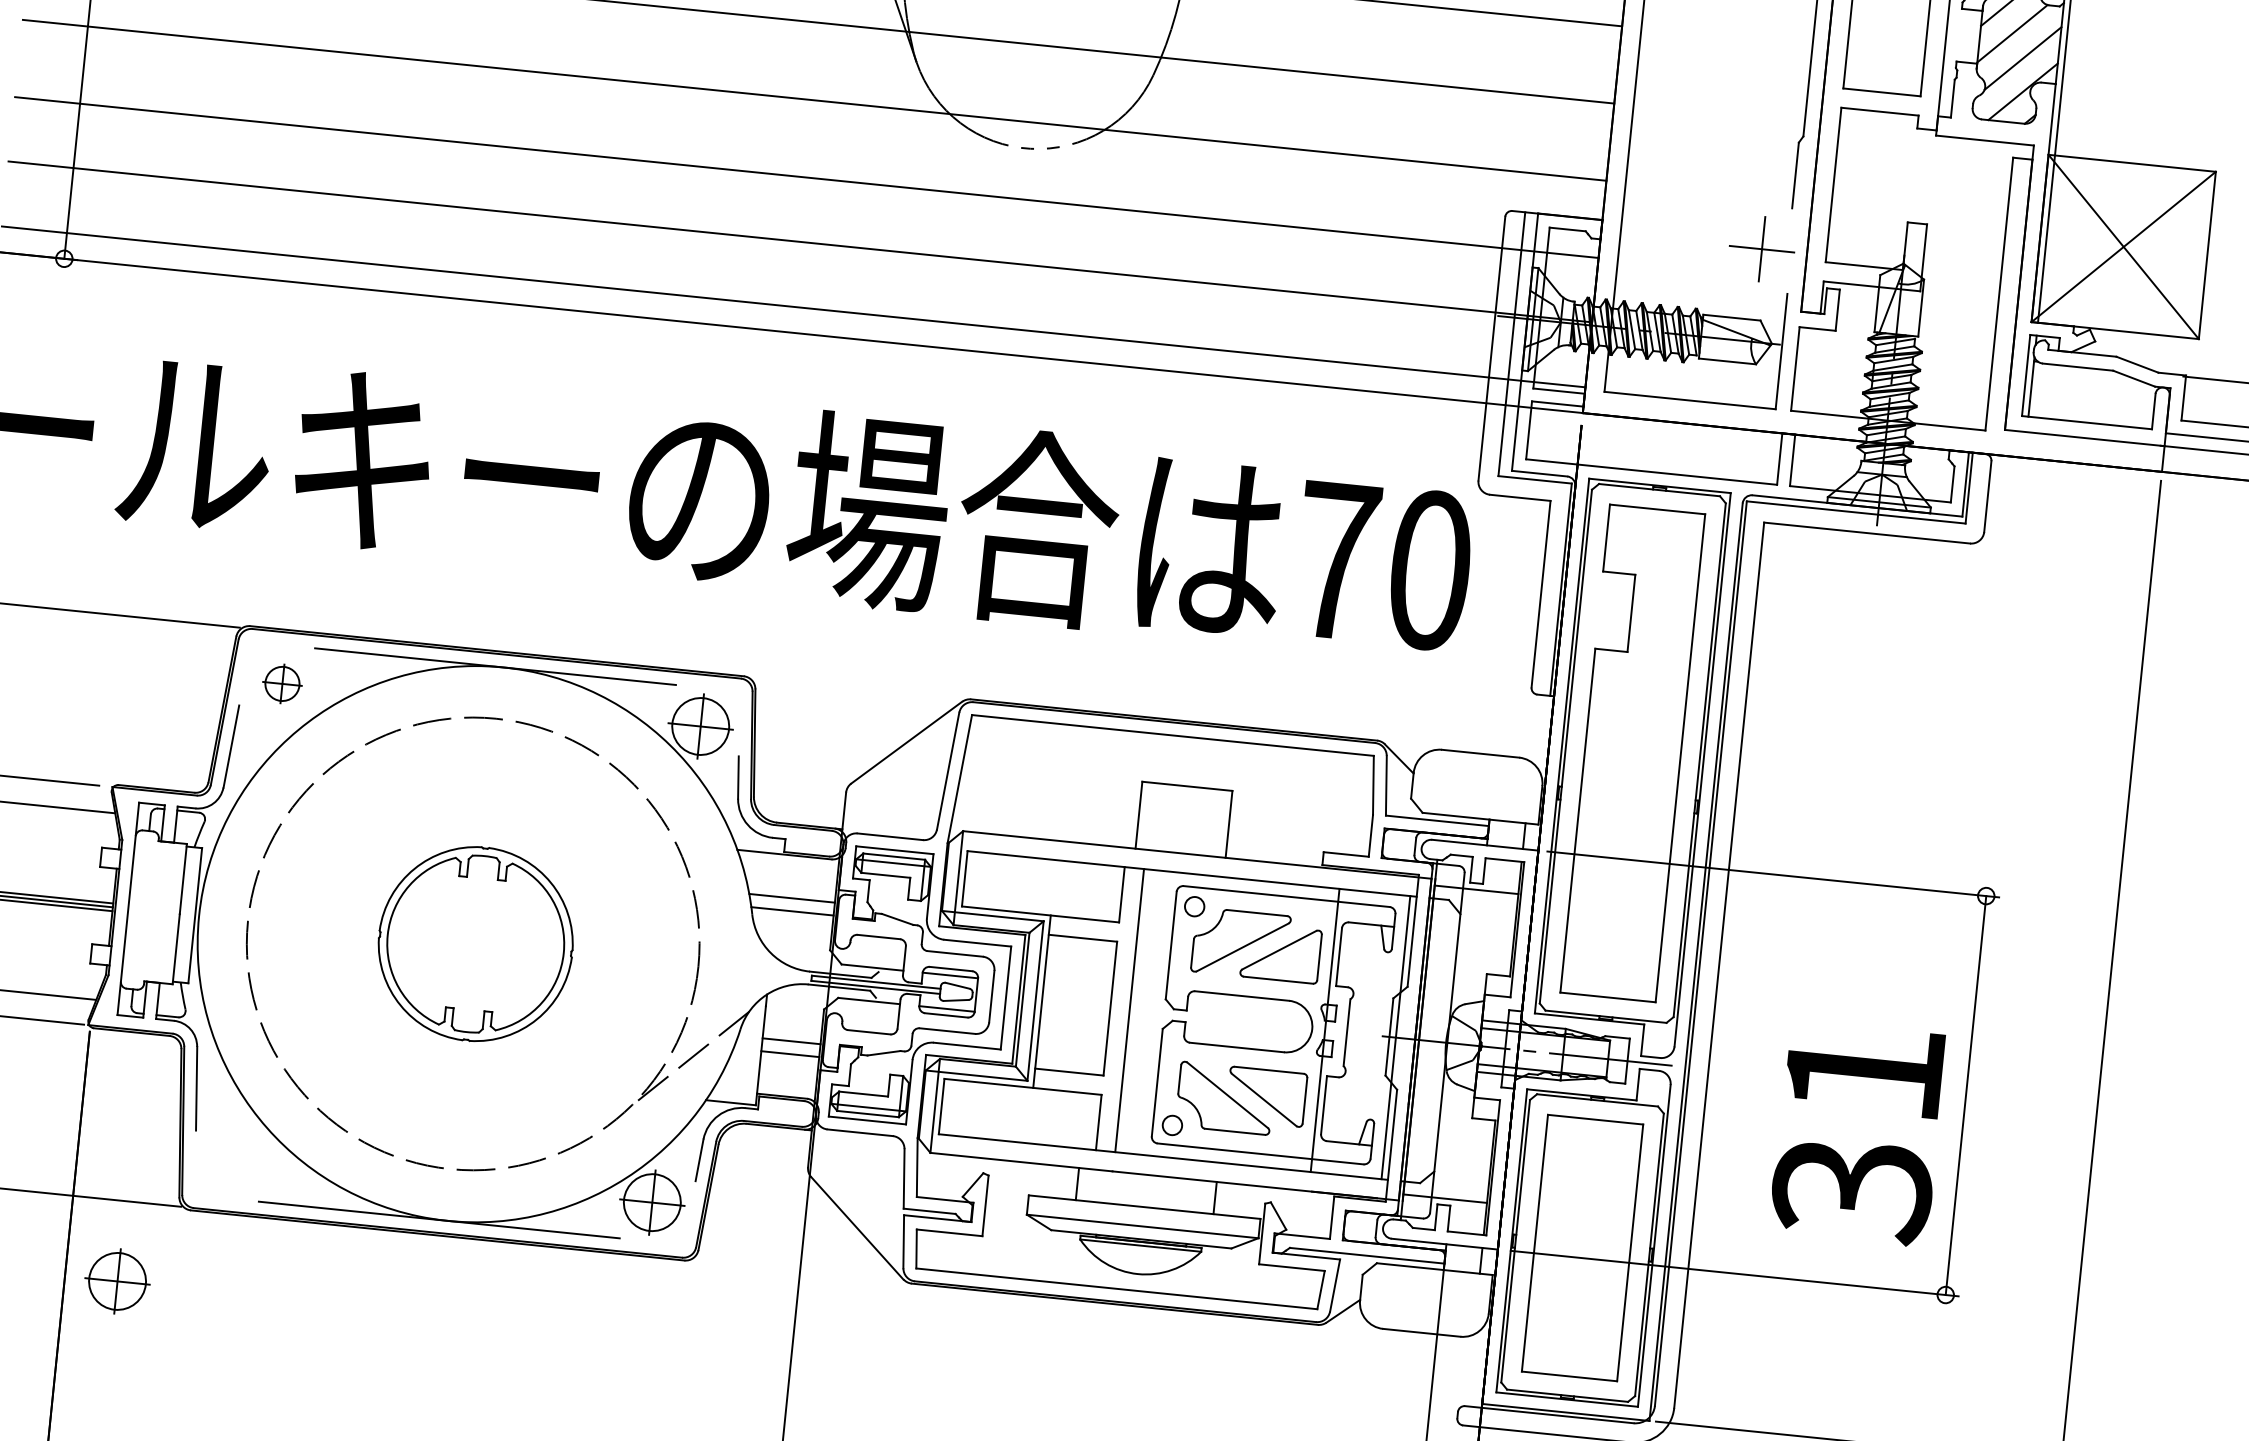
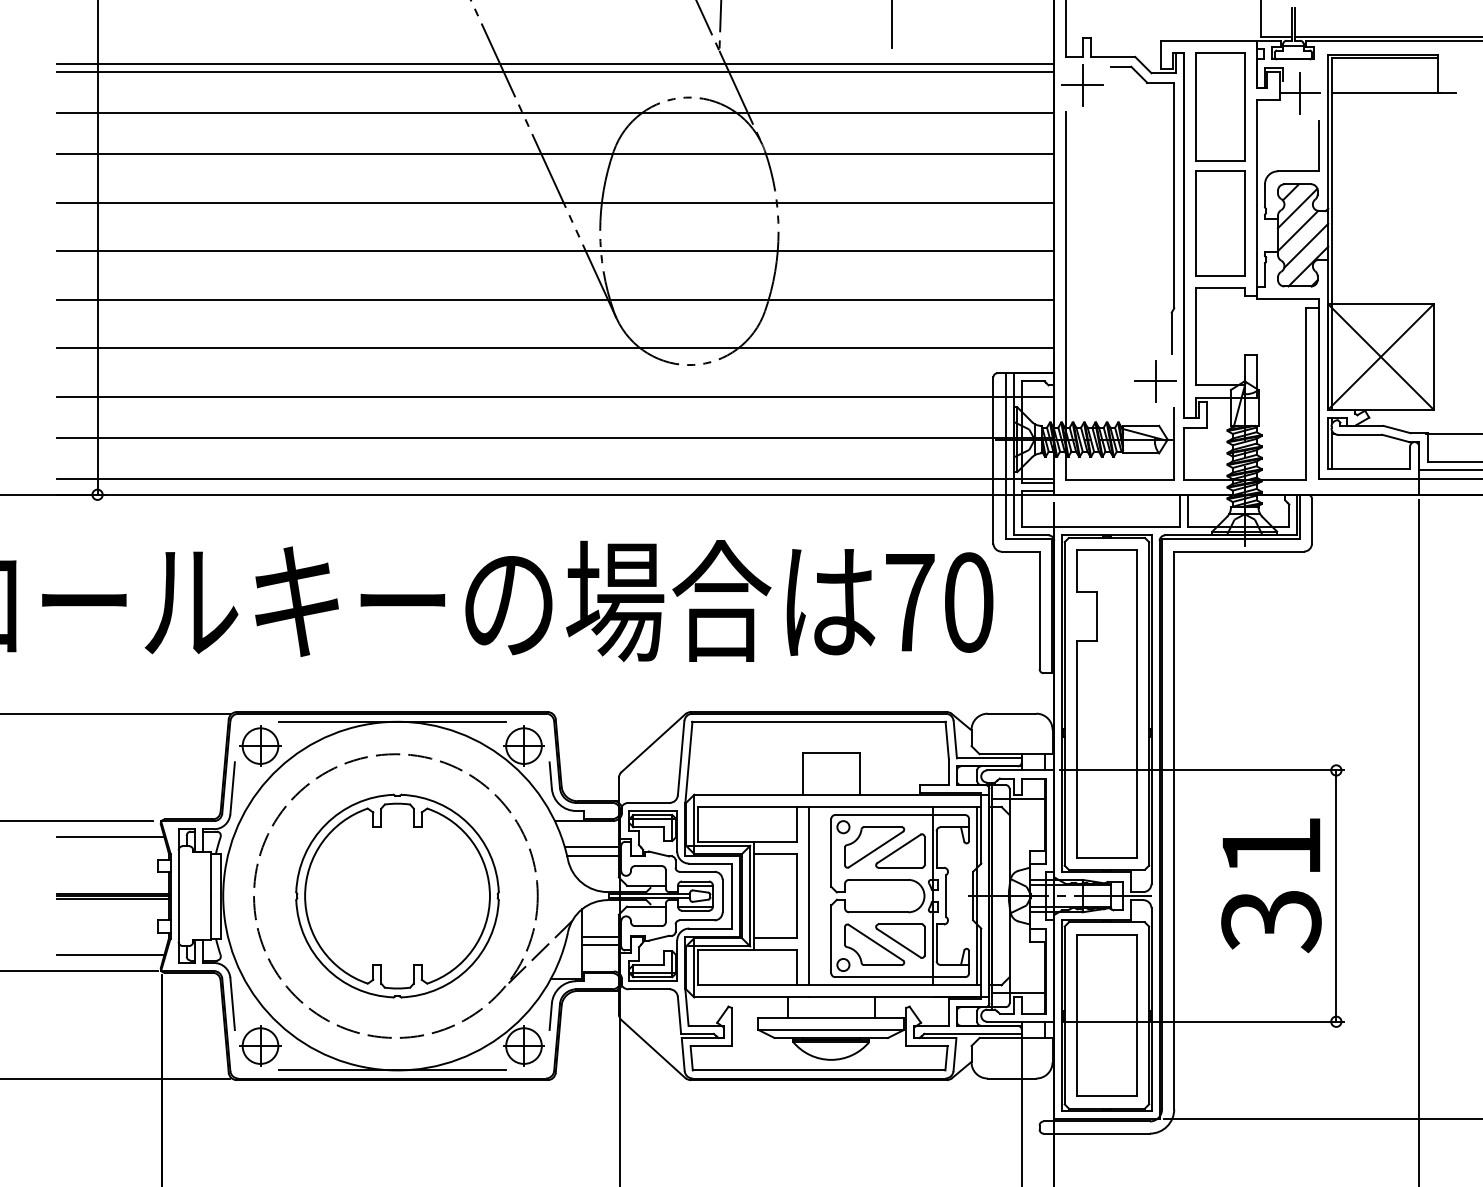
part: (282, 683) -> (260, 745), size x1.67
part: (475, 943) -> (397, 895), size x1.67
text: (1858, 1133) -> (1271, 885), moved
part: (117, 1280) -> (260, 1045), moved

